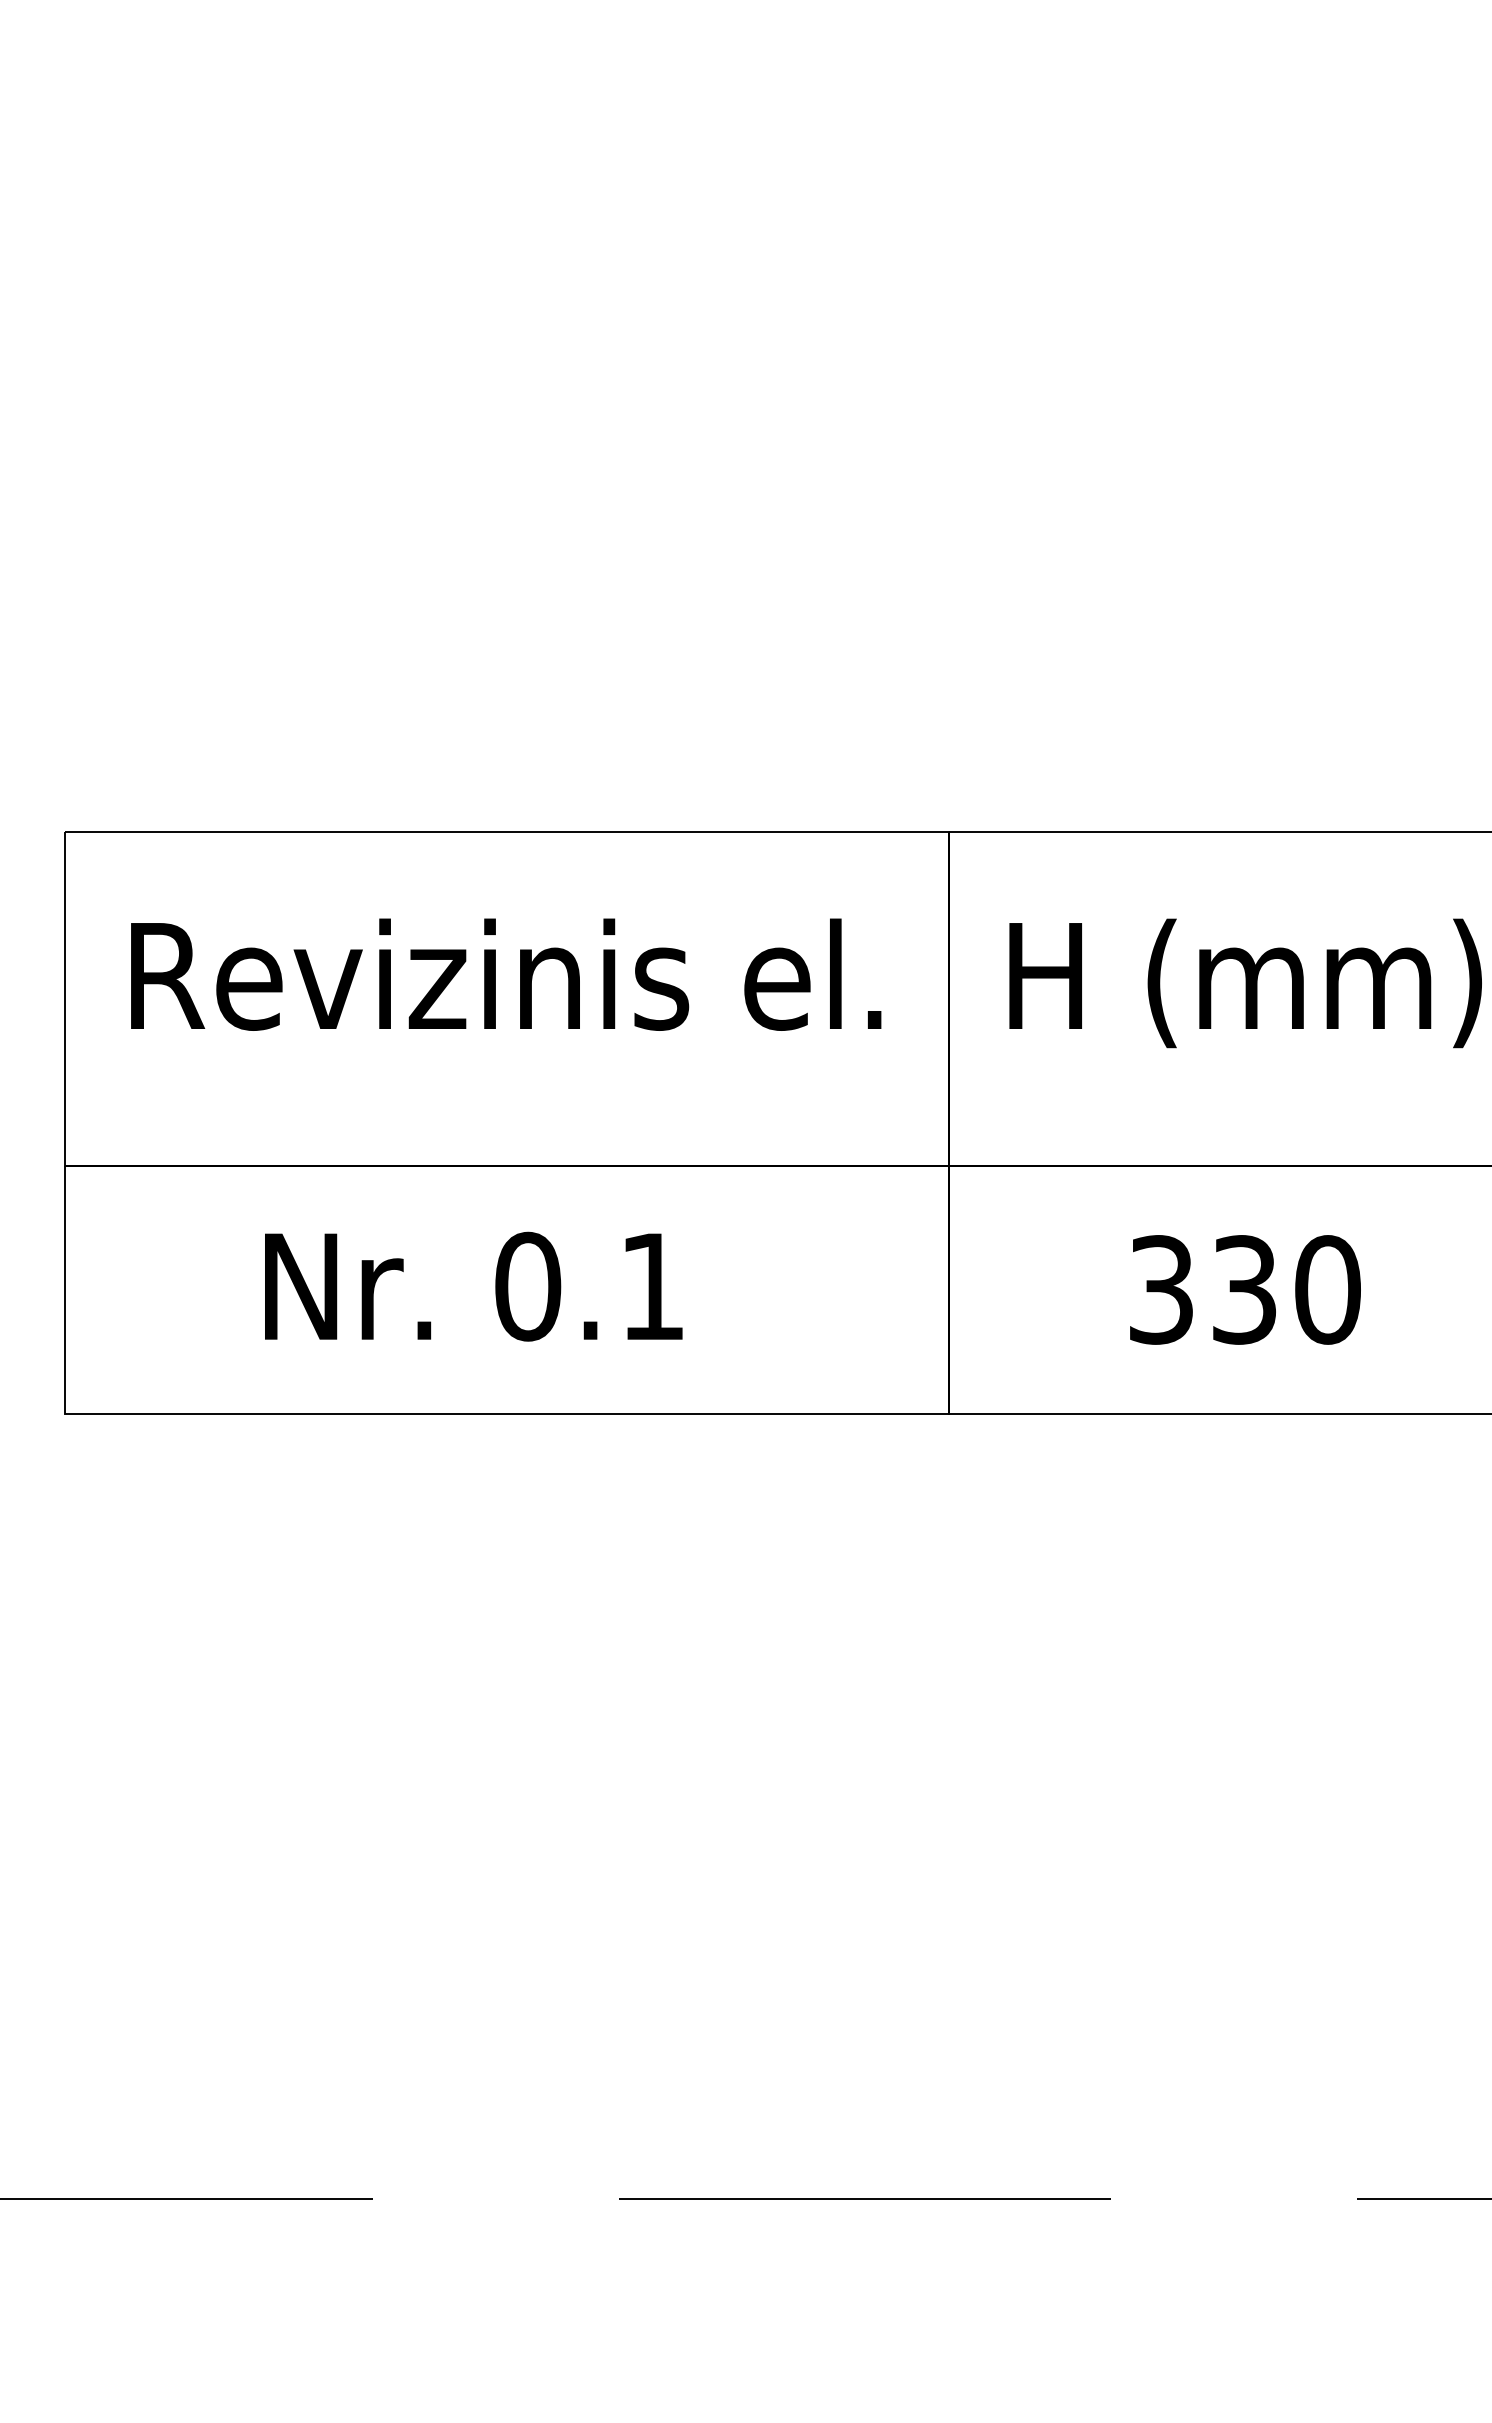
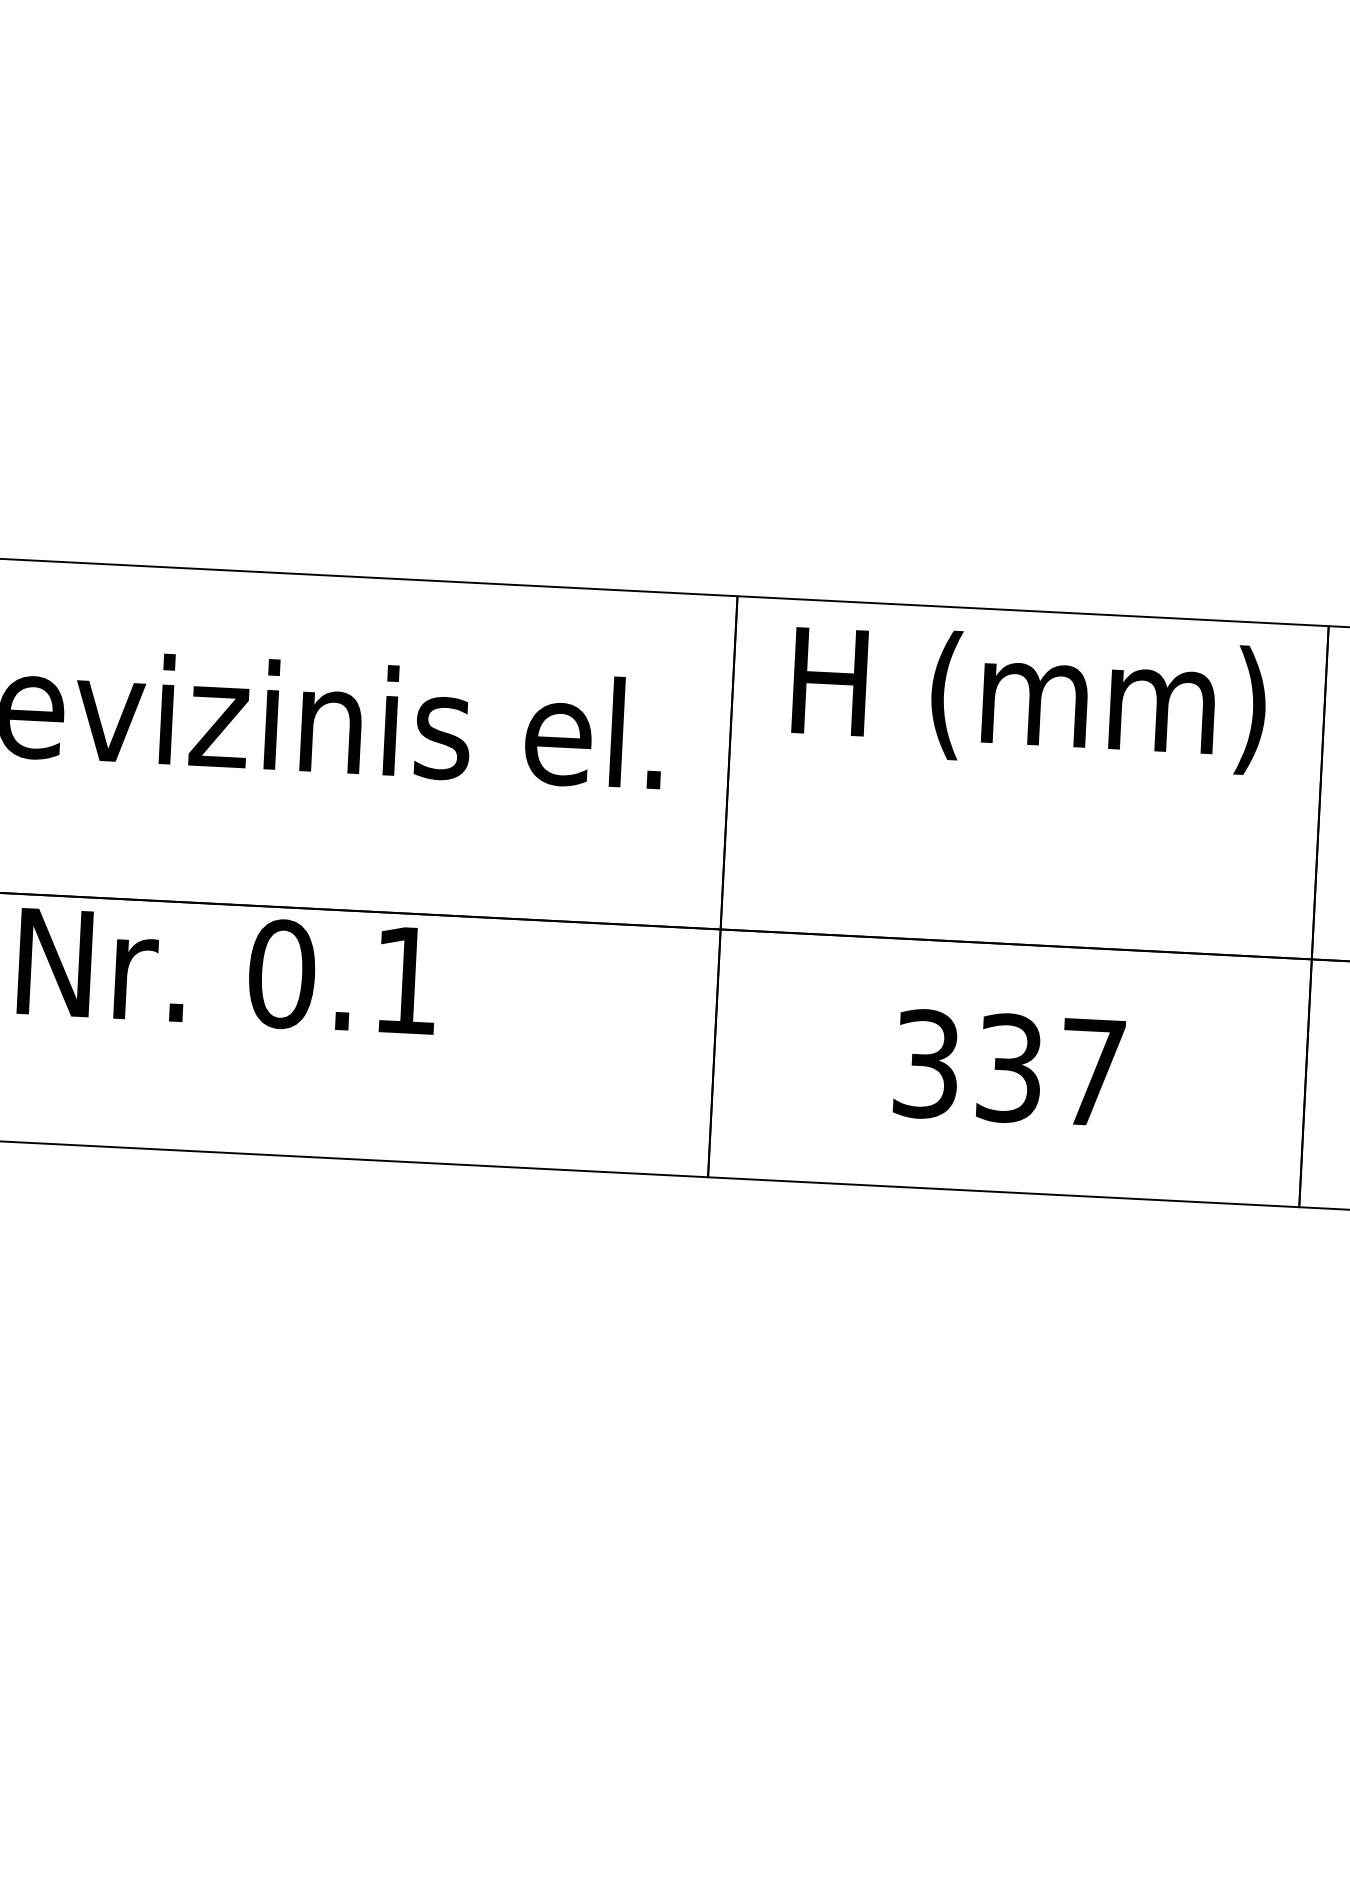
text: (1245, 983) -> (1029, 699), moved
text: (473, 1286) -> (227, 971), moved
text: (1327, 1289) -> (1092, 1072), 330 -> 337

